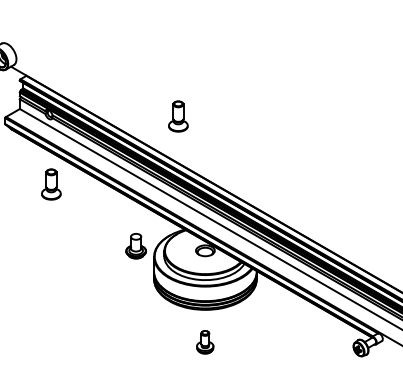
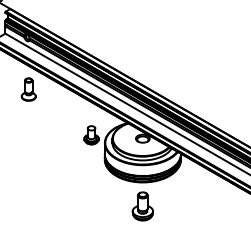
part: (178, 116) -> (122, 39), removed
part: (204, 342) -> (142, 206), size x1.67

